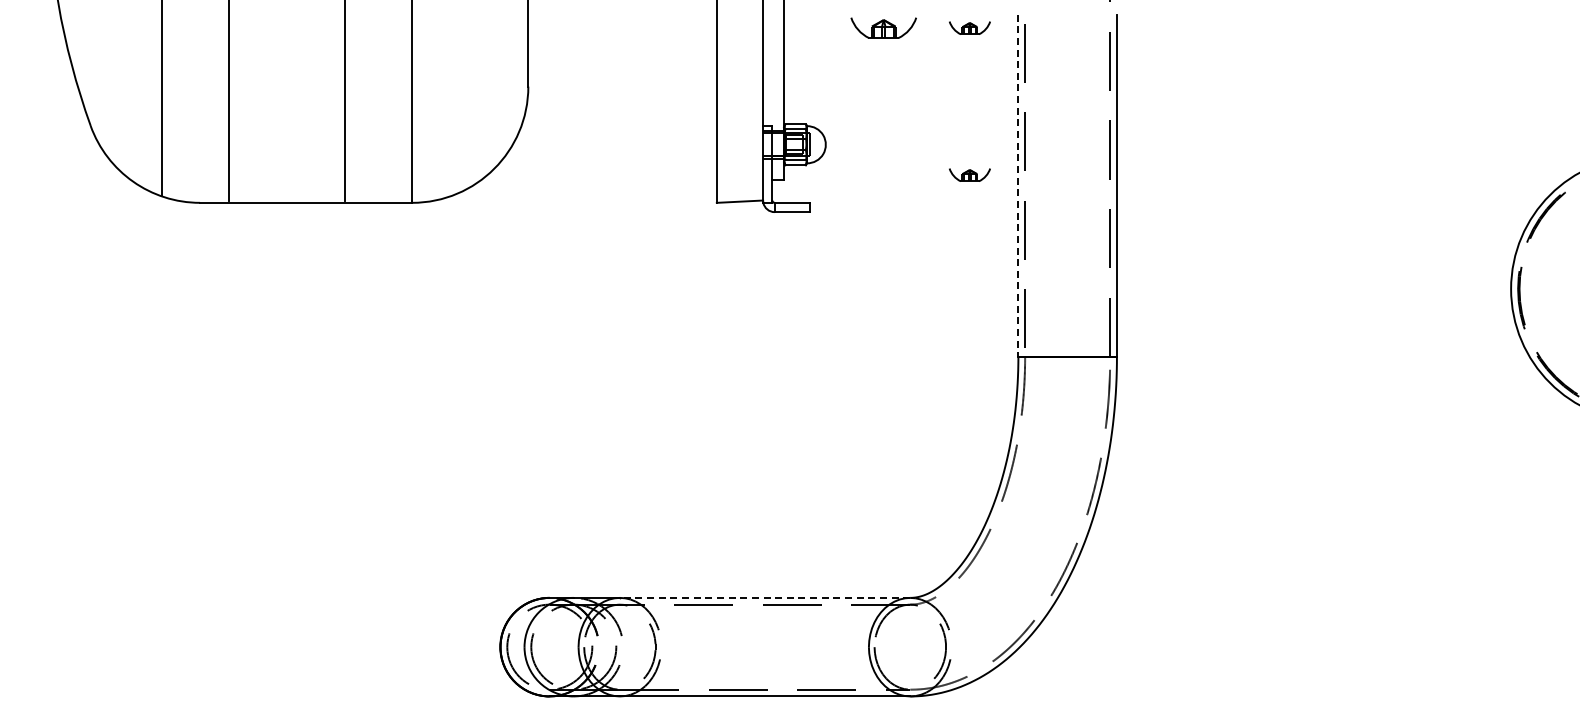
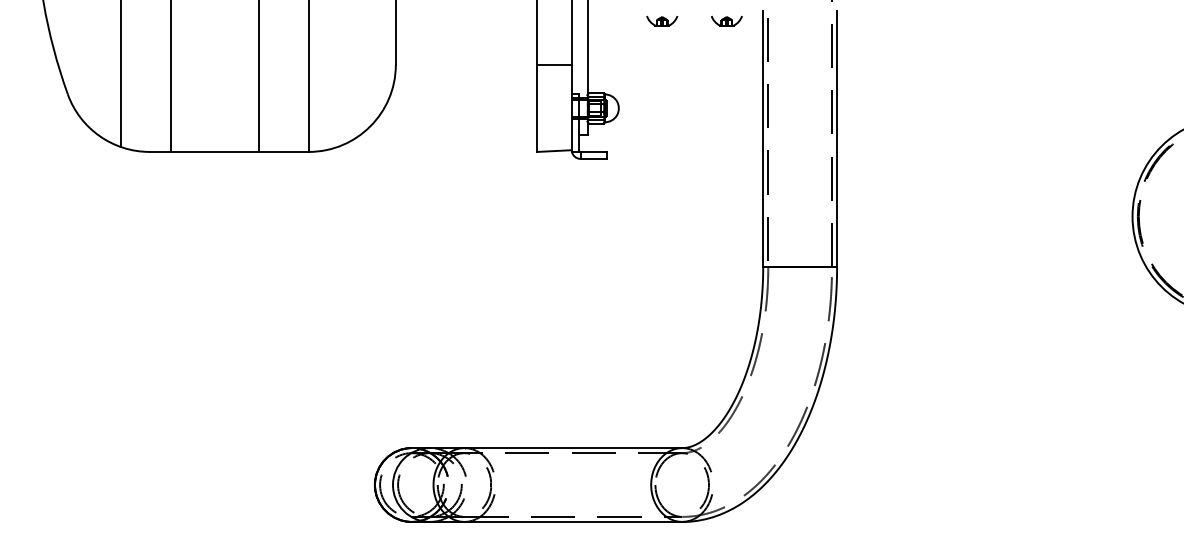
part: (883, 27) -> (662, 20), size x0.62
line: (739, 86) -> (554, 64), added
part: (969, 174) -> (726, 130), removed
line: (1018, 186) -> (763, 139), dashed -> solid
line: (764, 597) -> (572, 447), dashed -> solid

